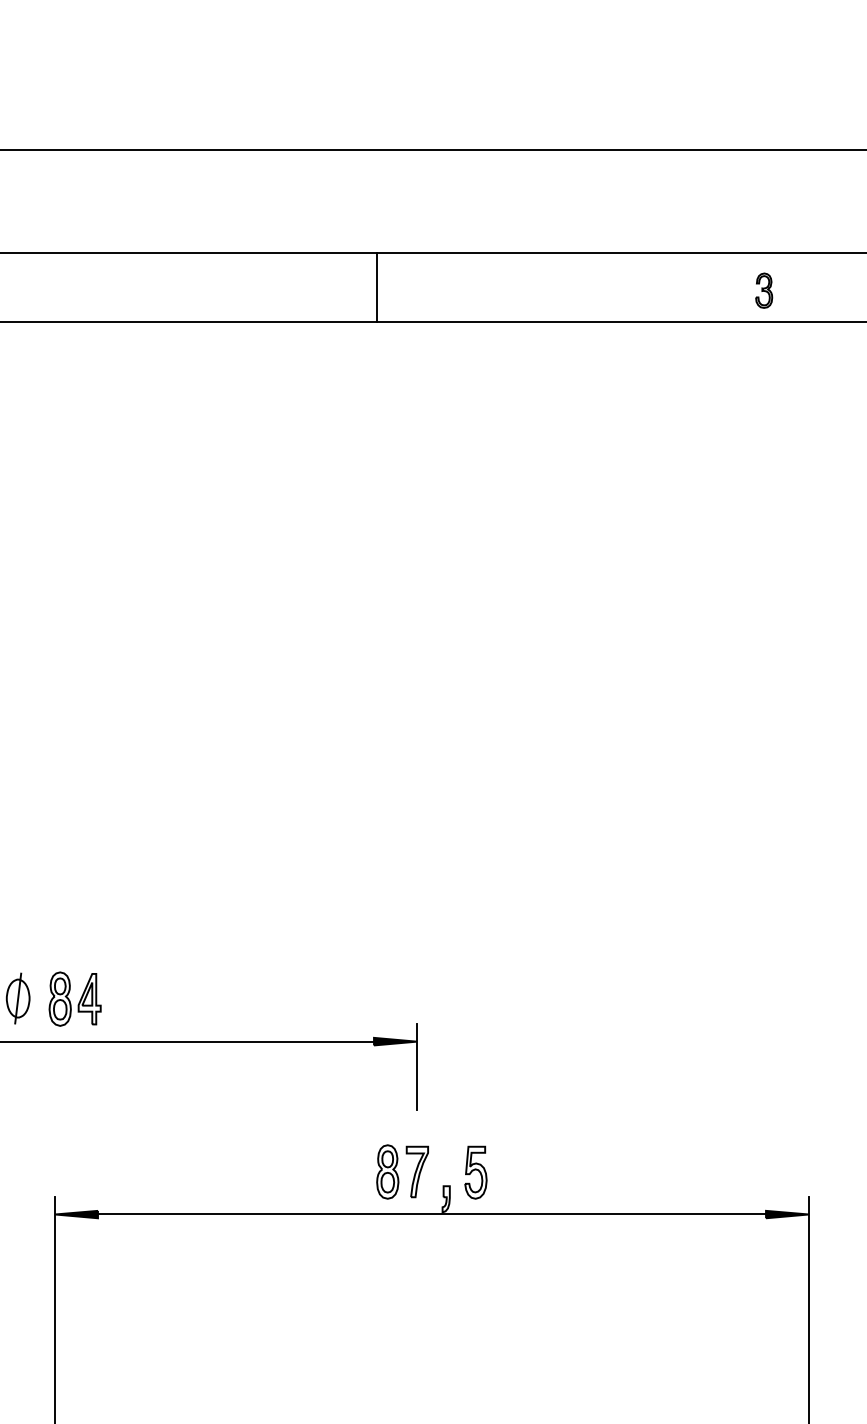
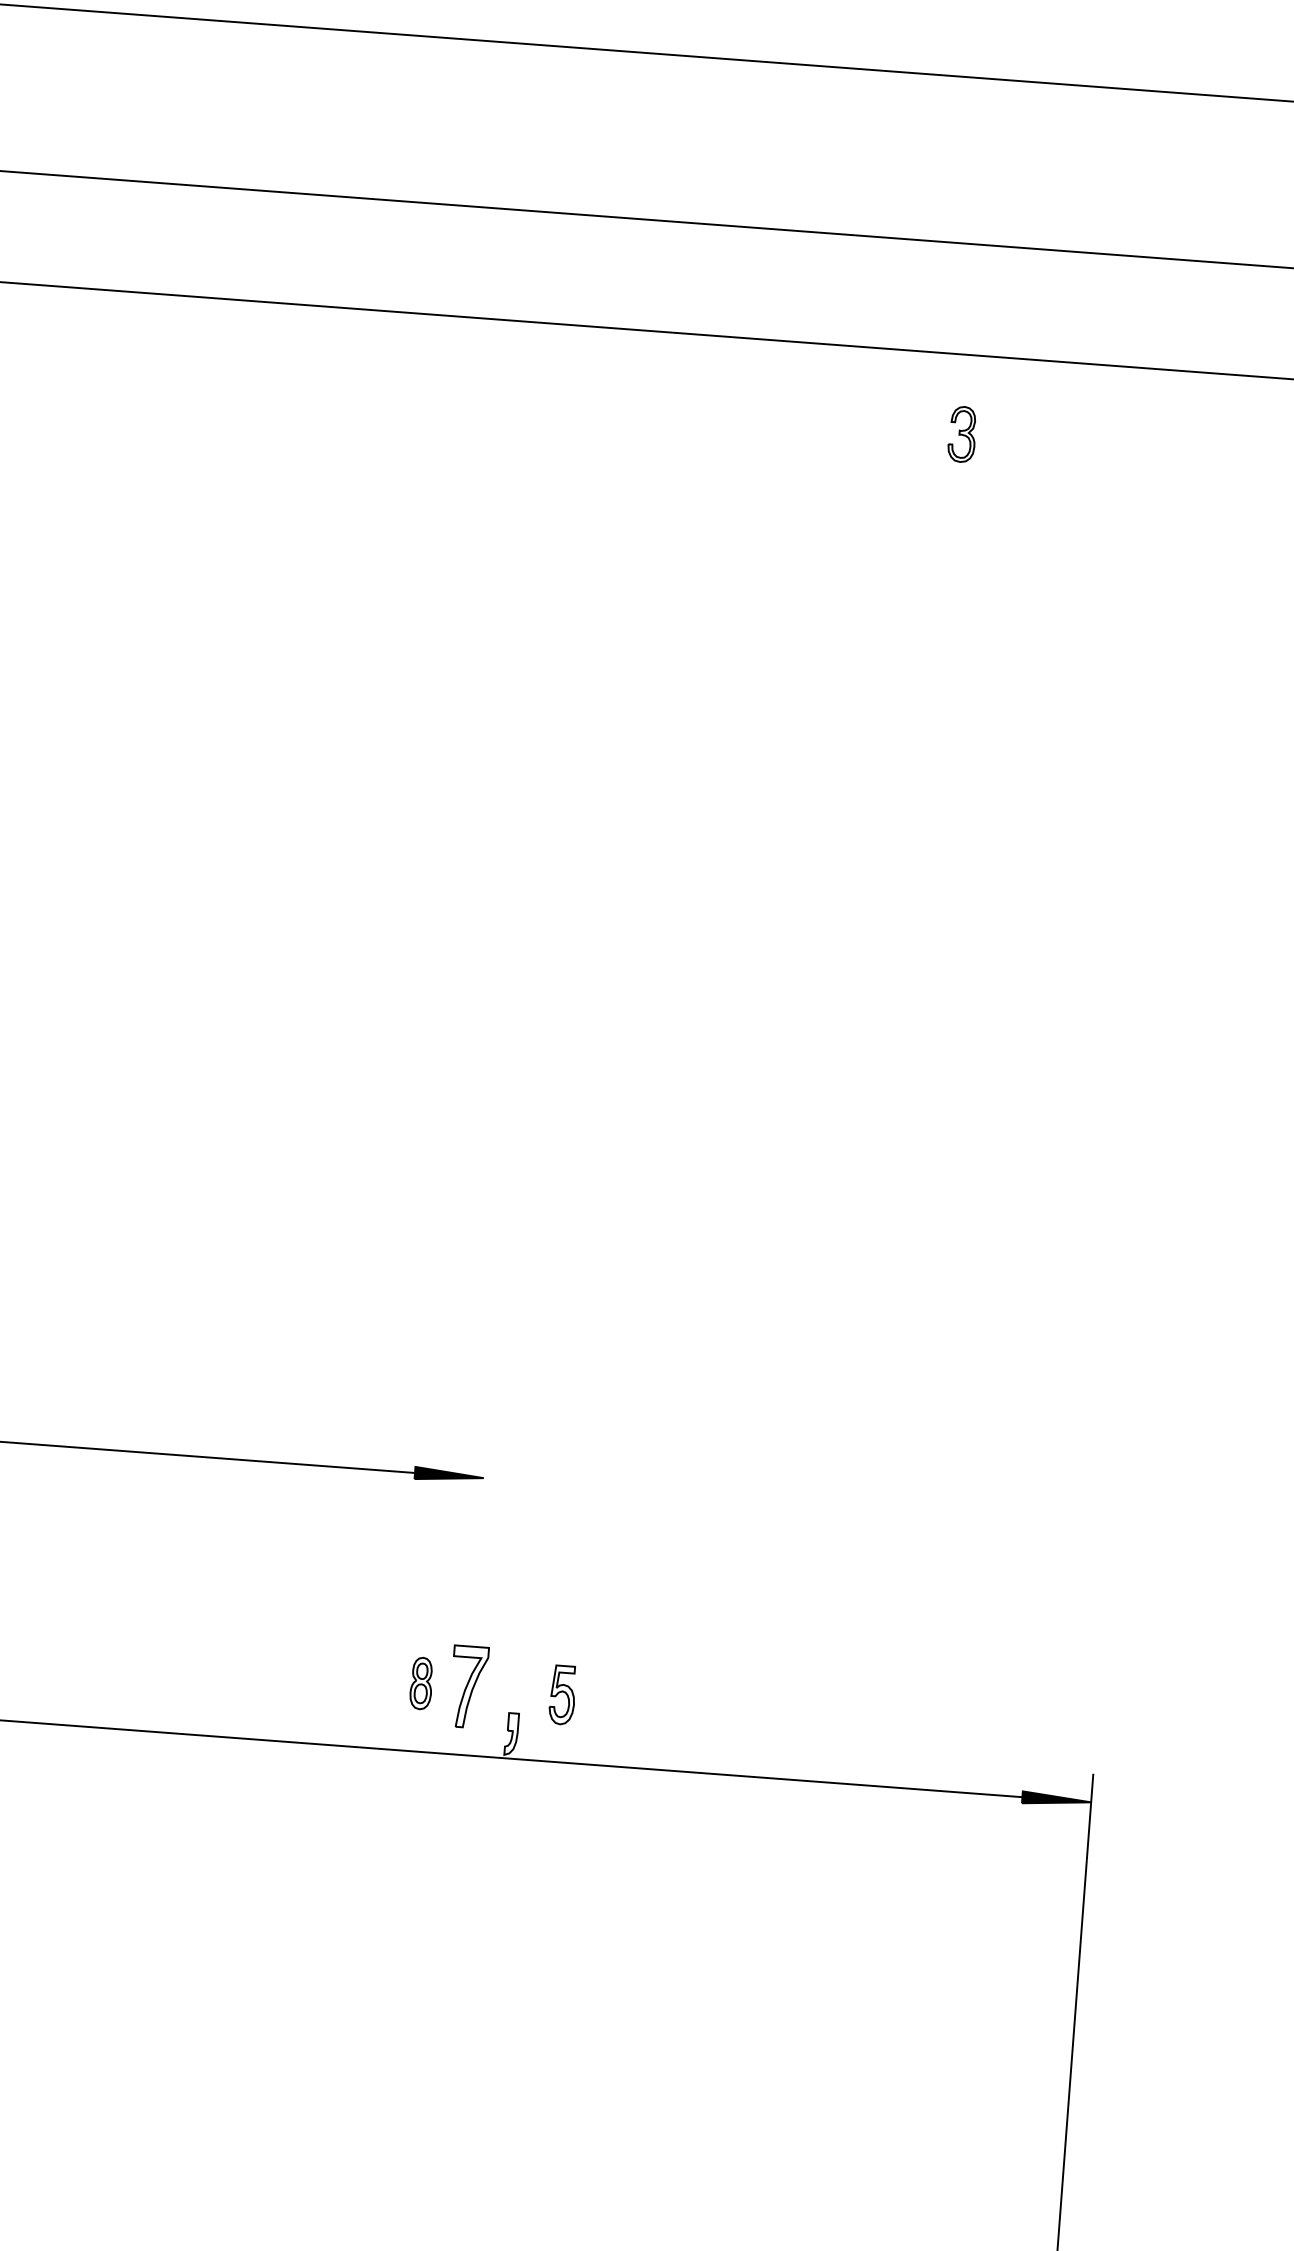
line: (376, 287) -> (509, 264), removed
part: (764, 290) -> (962, 434), moved
line: (416, 1066) -> (480, 1517), removed
part: (387, 1171) -> (420, 1682), size x0.6
part: (475, 1172) -> (561, 1694), size x0.7

